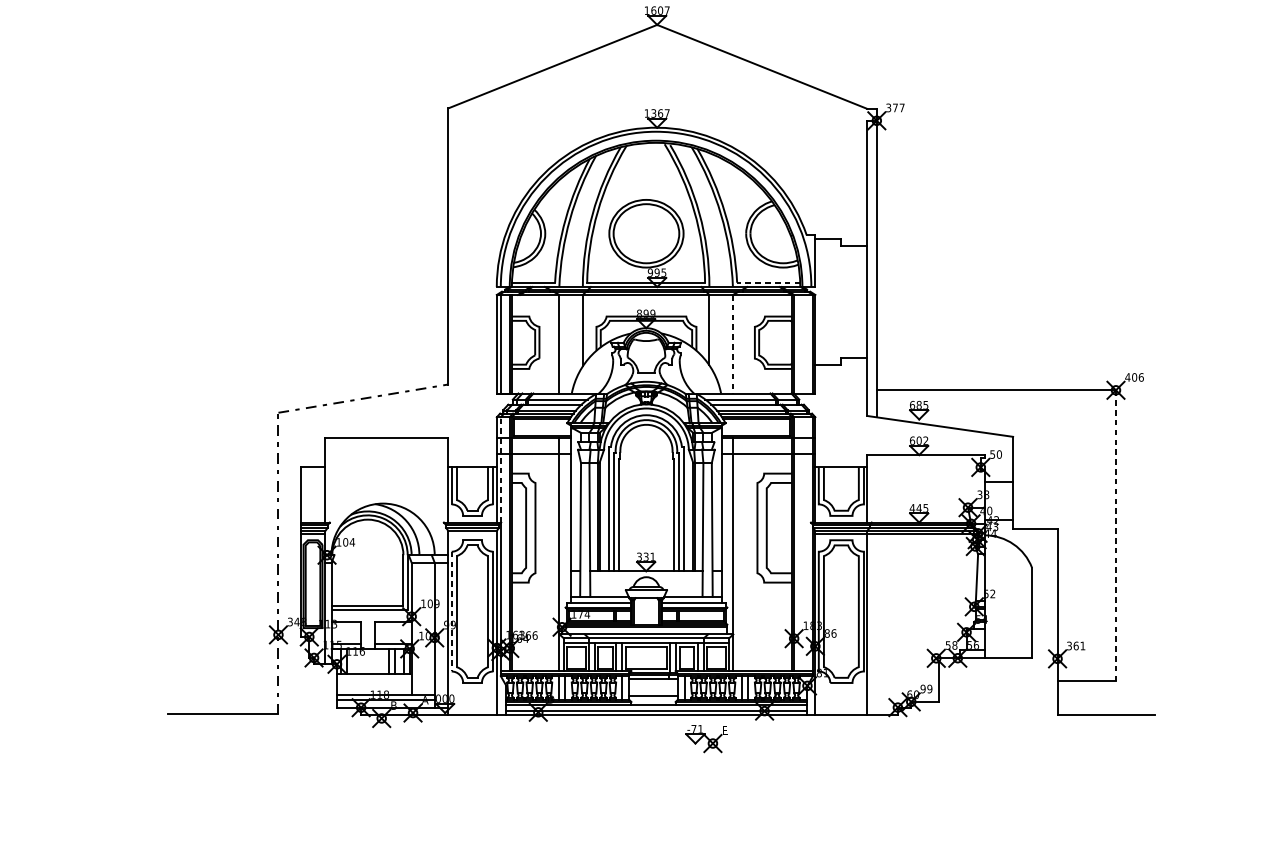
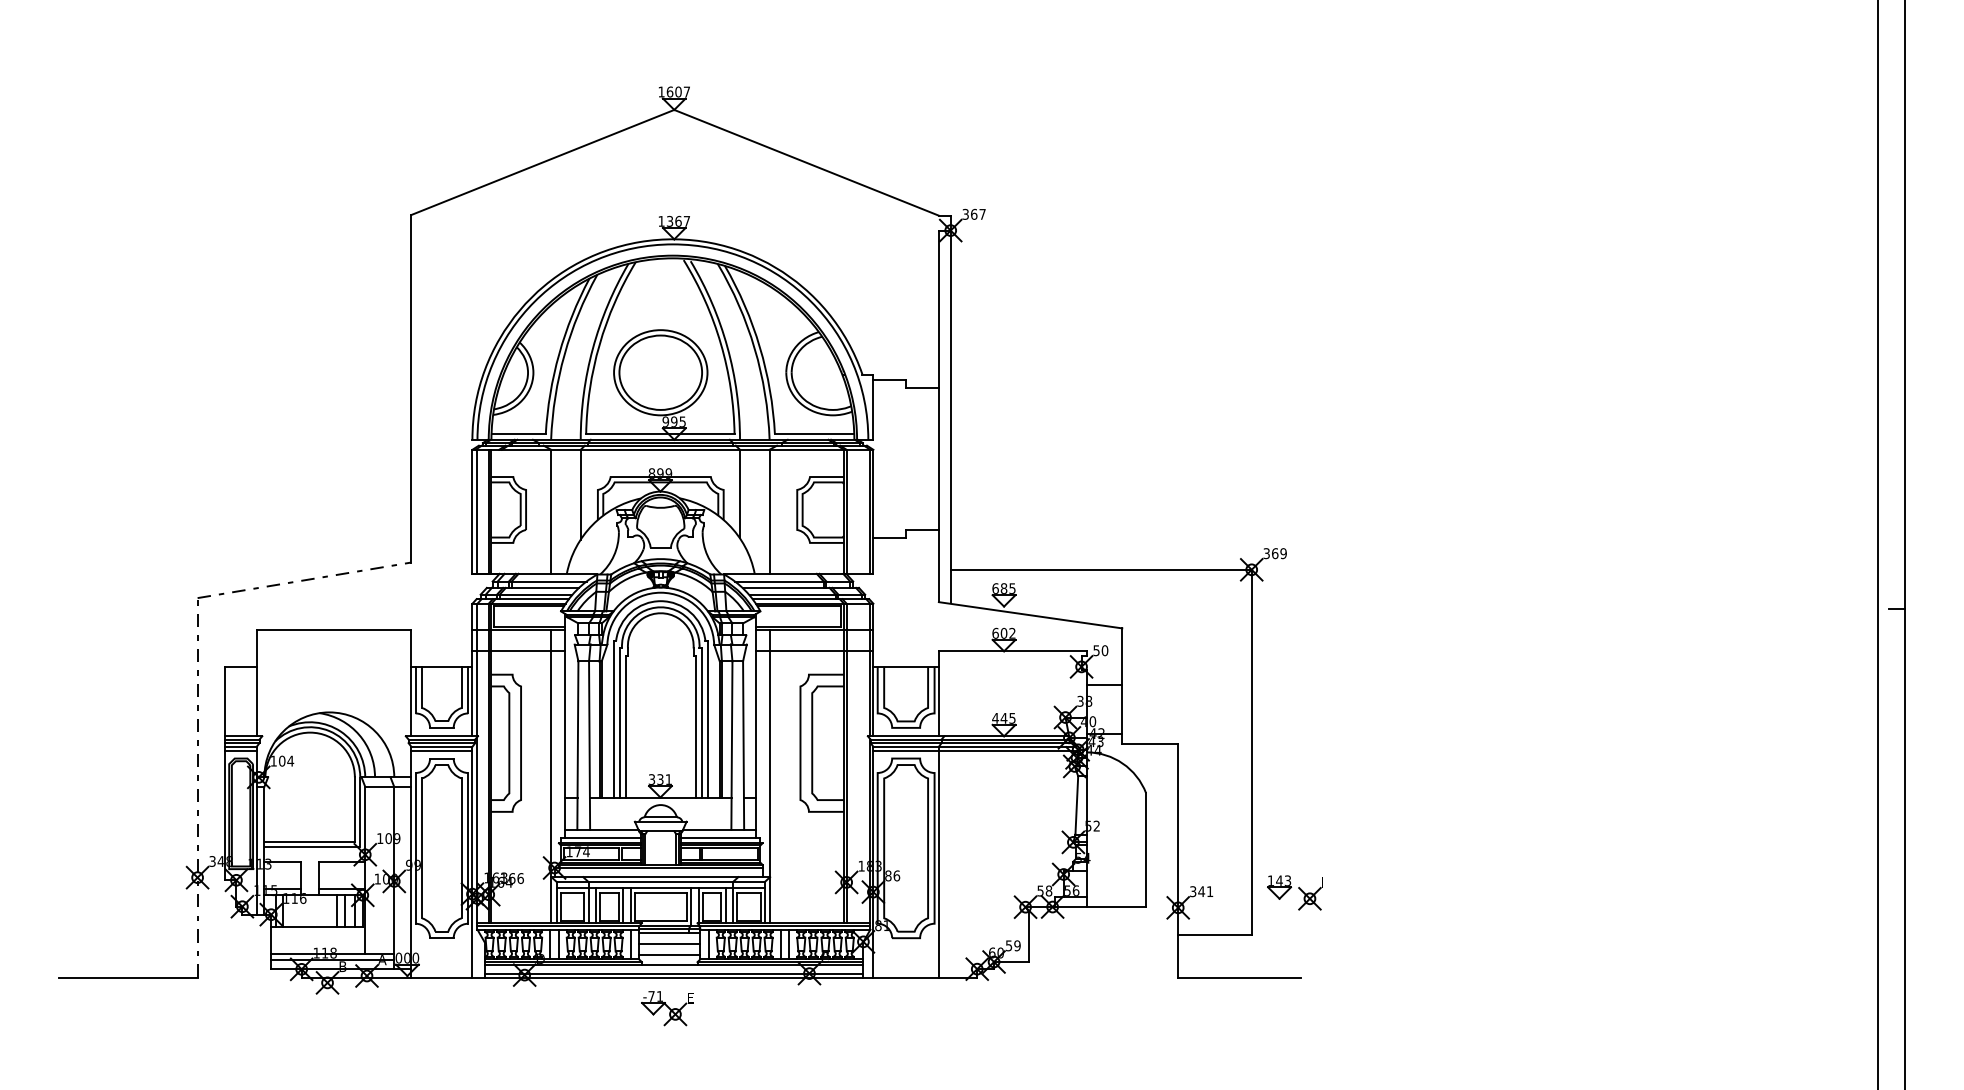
text: (895, 107) -> (974, 213), 377 -> 367
line: (768, 282) -> (814, 434), dashed -> solid
line: (732, 344) -> (769, 512), dashed -> solid
text: (1134, 377) -> (1274, 553), 406 -> 369
line: (500, 469) -> (477, 669), dashed -> solid
line: (472, 534) -> (441, 751), added
line: (1115, 535) -> (1251, 752), dashed -> solid
line: (451, 611) -> (415, 848), dashed -> solid
text: (1076, 645) -> (1201, 891), 361 -> 341
part: (1149, 646) -> (1294, 892), added
line: (653, 687) -> (669, 943), added
text: (922, 688) -> (1008, 945), 99 -> 59
part: (706, 738) -> (667, 1008), moved

